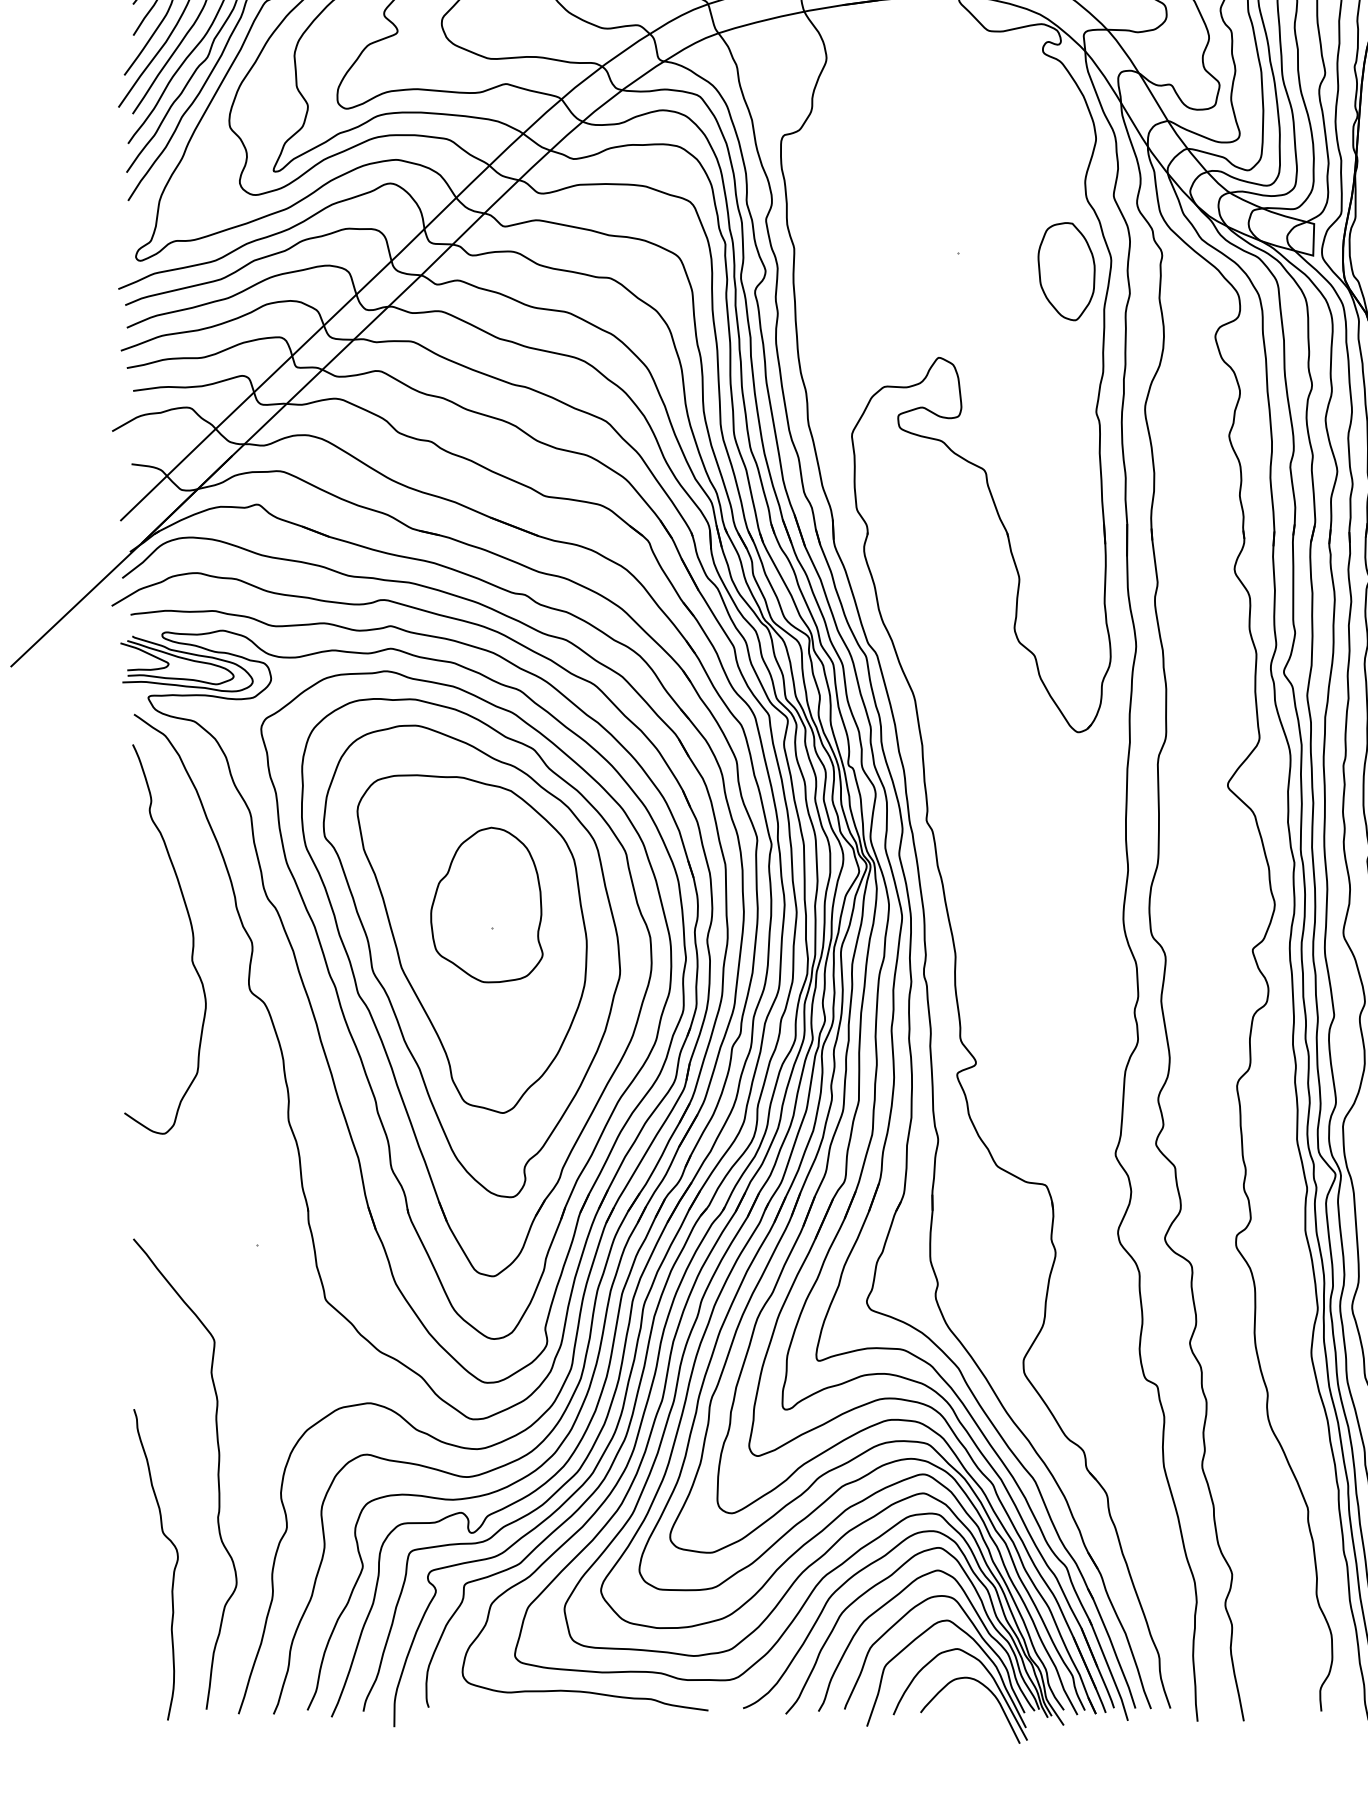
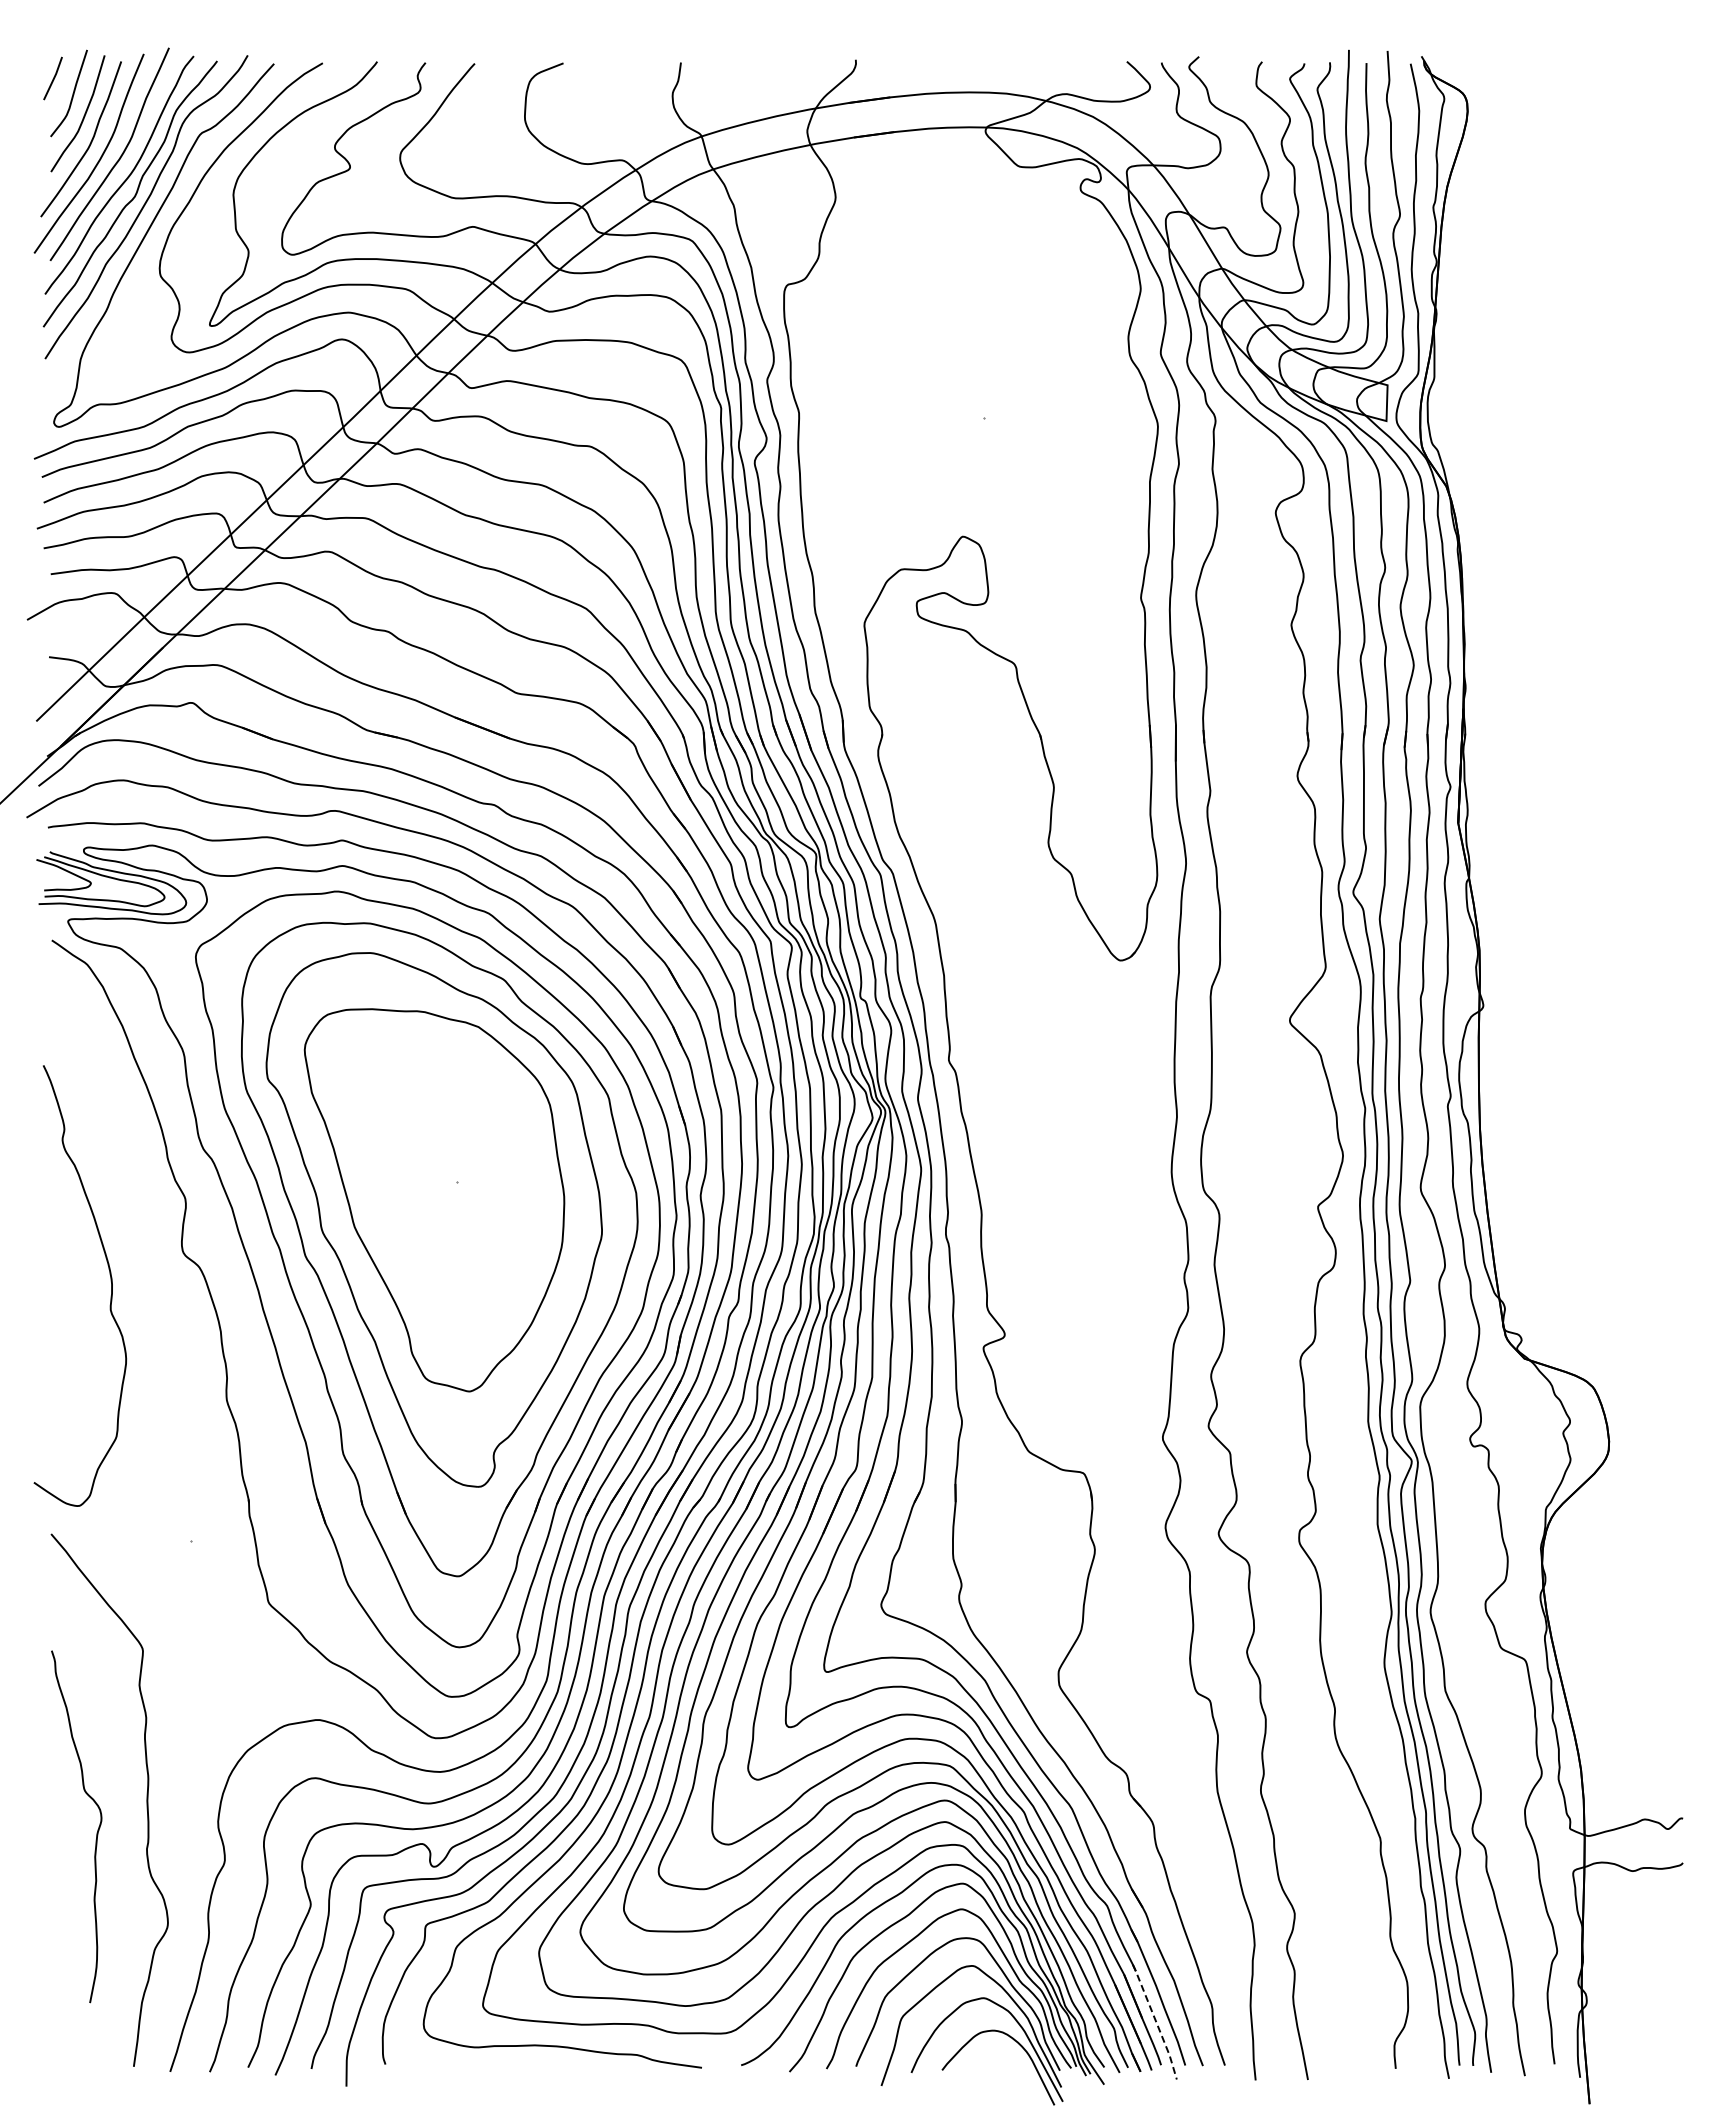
part: (1066, 271) -> (1107, 439), removed
part: (487, 904) -> (451, 1155), removed
curve: (192, 935) -> (110, 1281), moved
curve: (173, 1569) -> (96, 1832), moved
line: (1110, 1669) -> (1156, 2021), solid -> dashed

